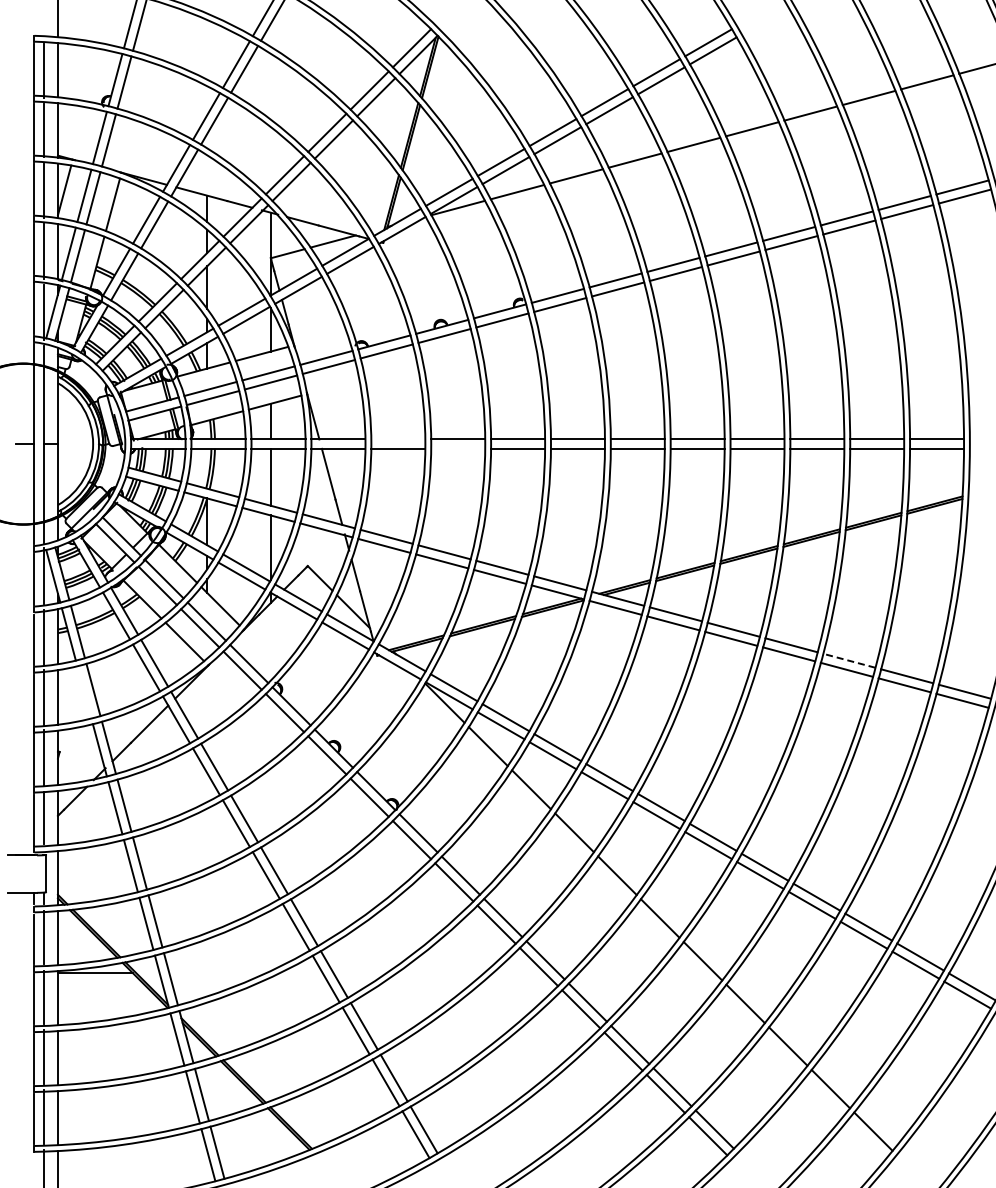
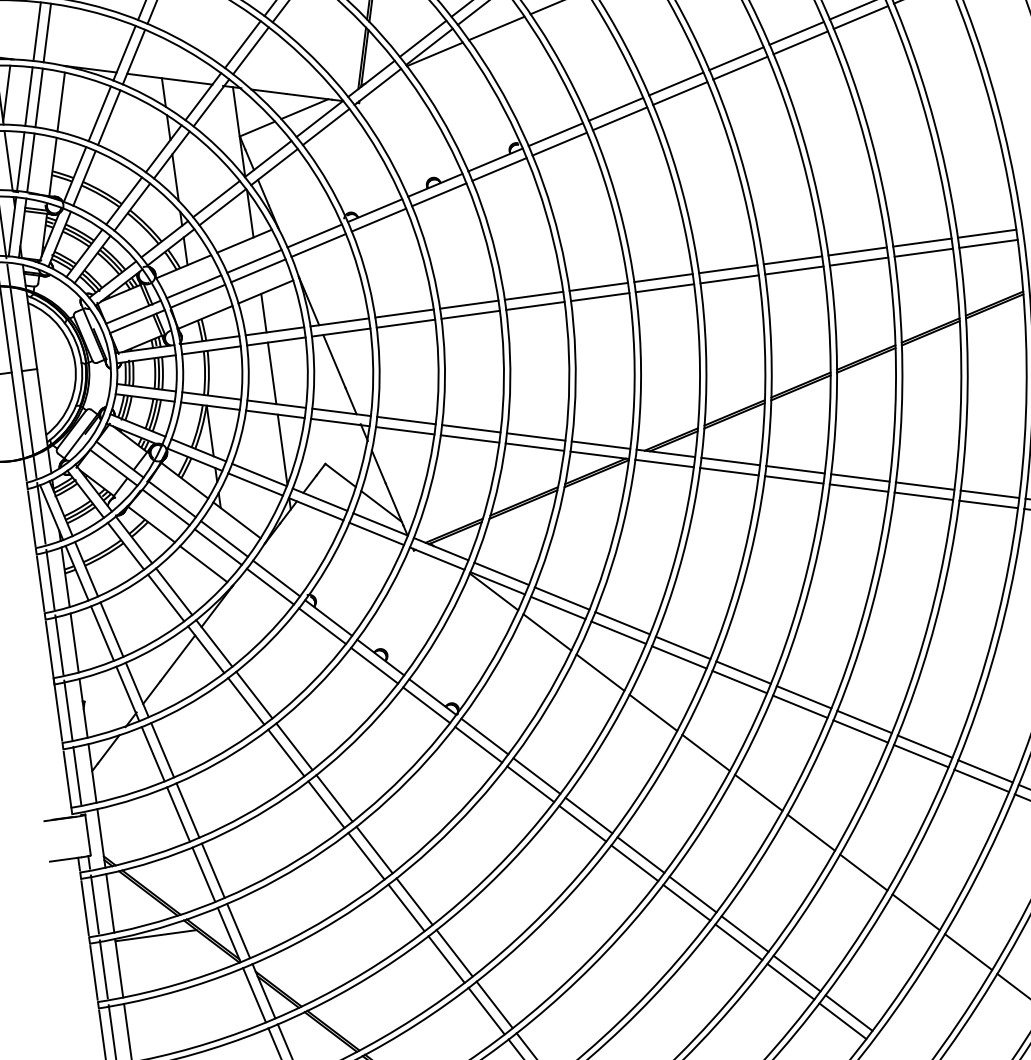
line: (398, 439) -> (404, 313), added
line: (458, 448) -> (470, 314), added
line: (849, 660) -> (925, 485), dashed -> solid
line: (84, 692) -> (102, 633), added

